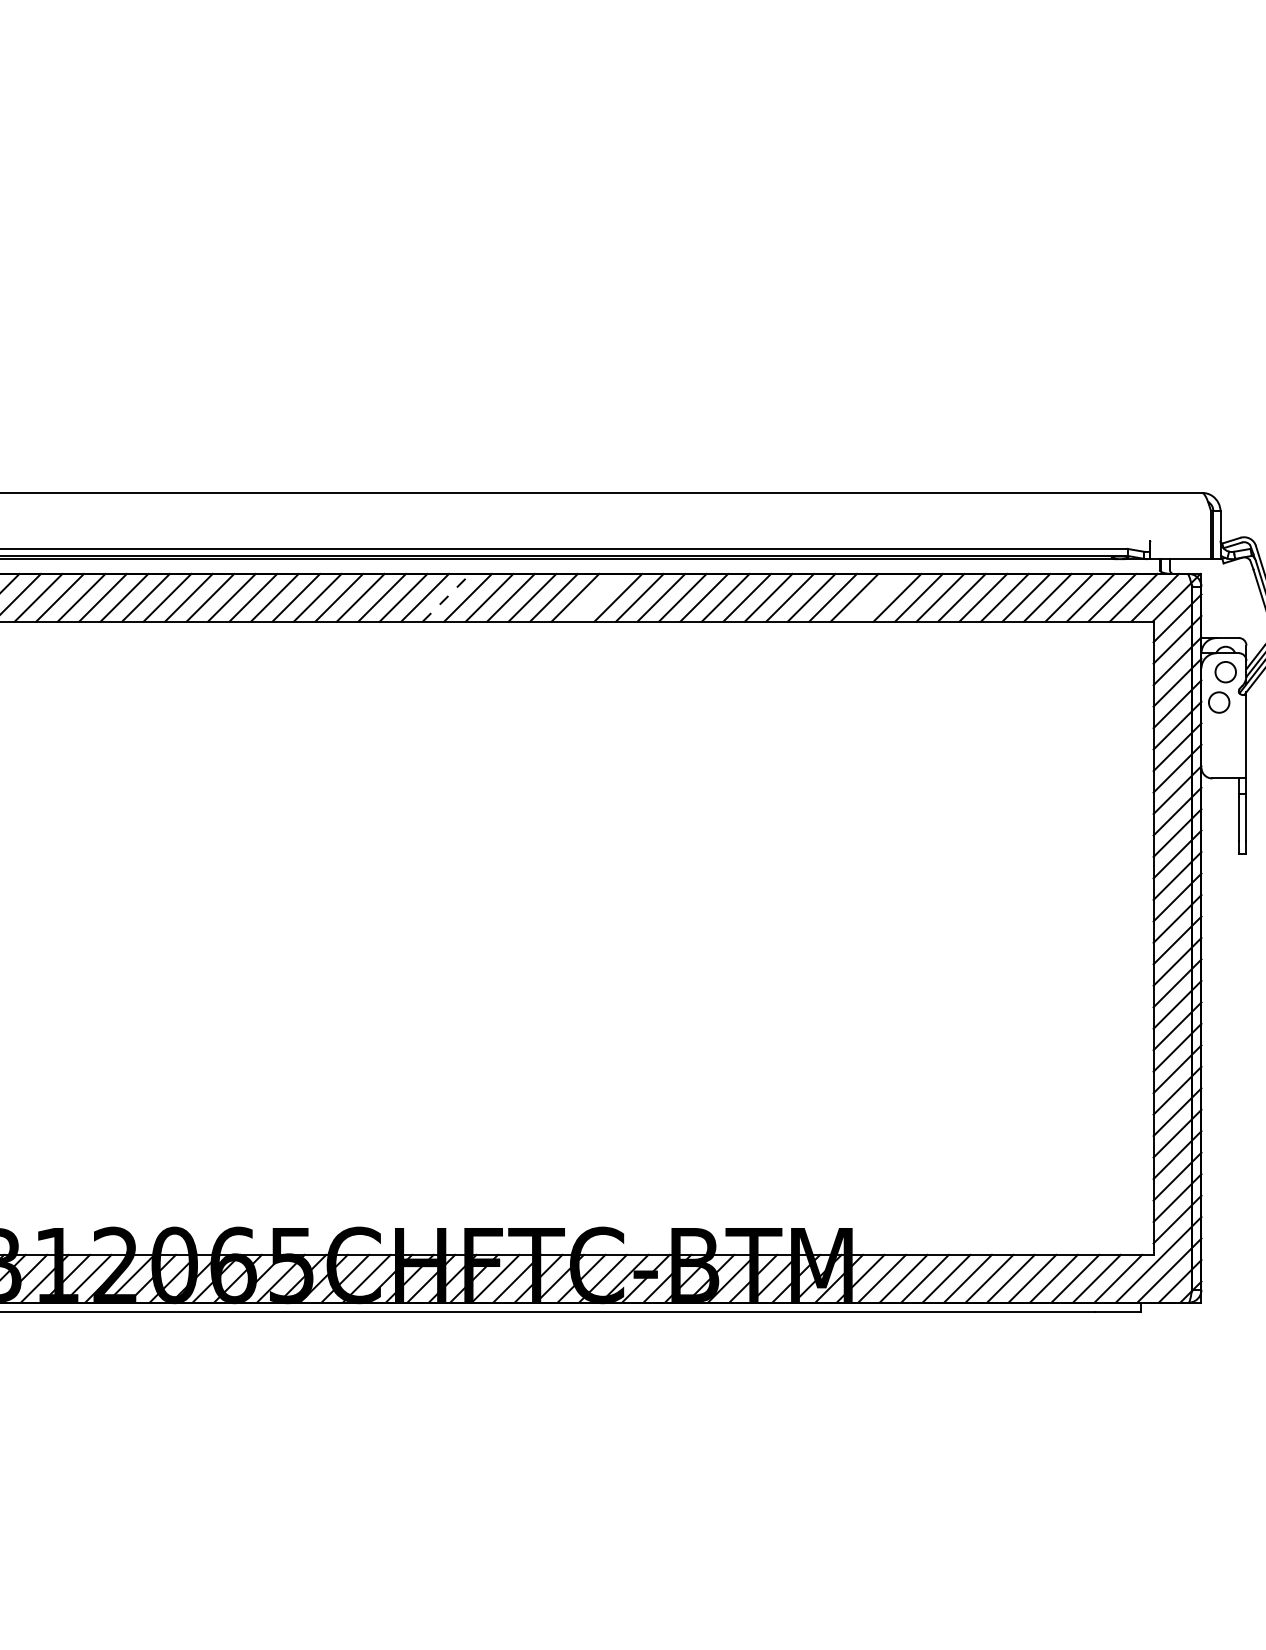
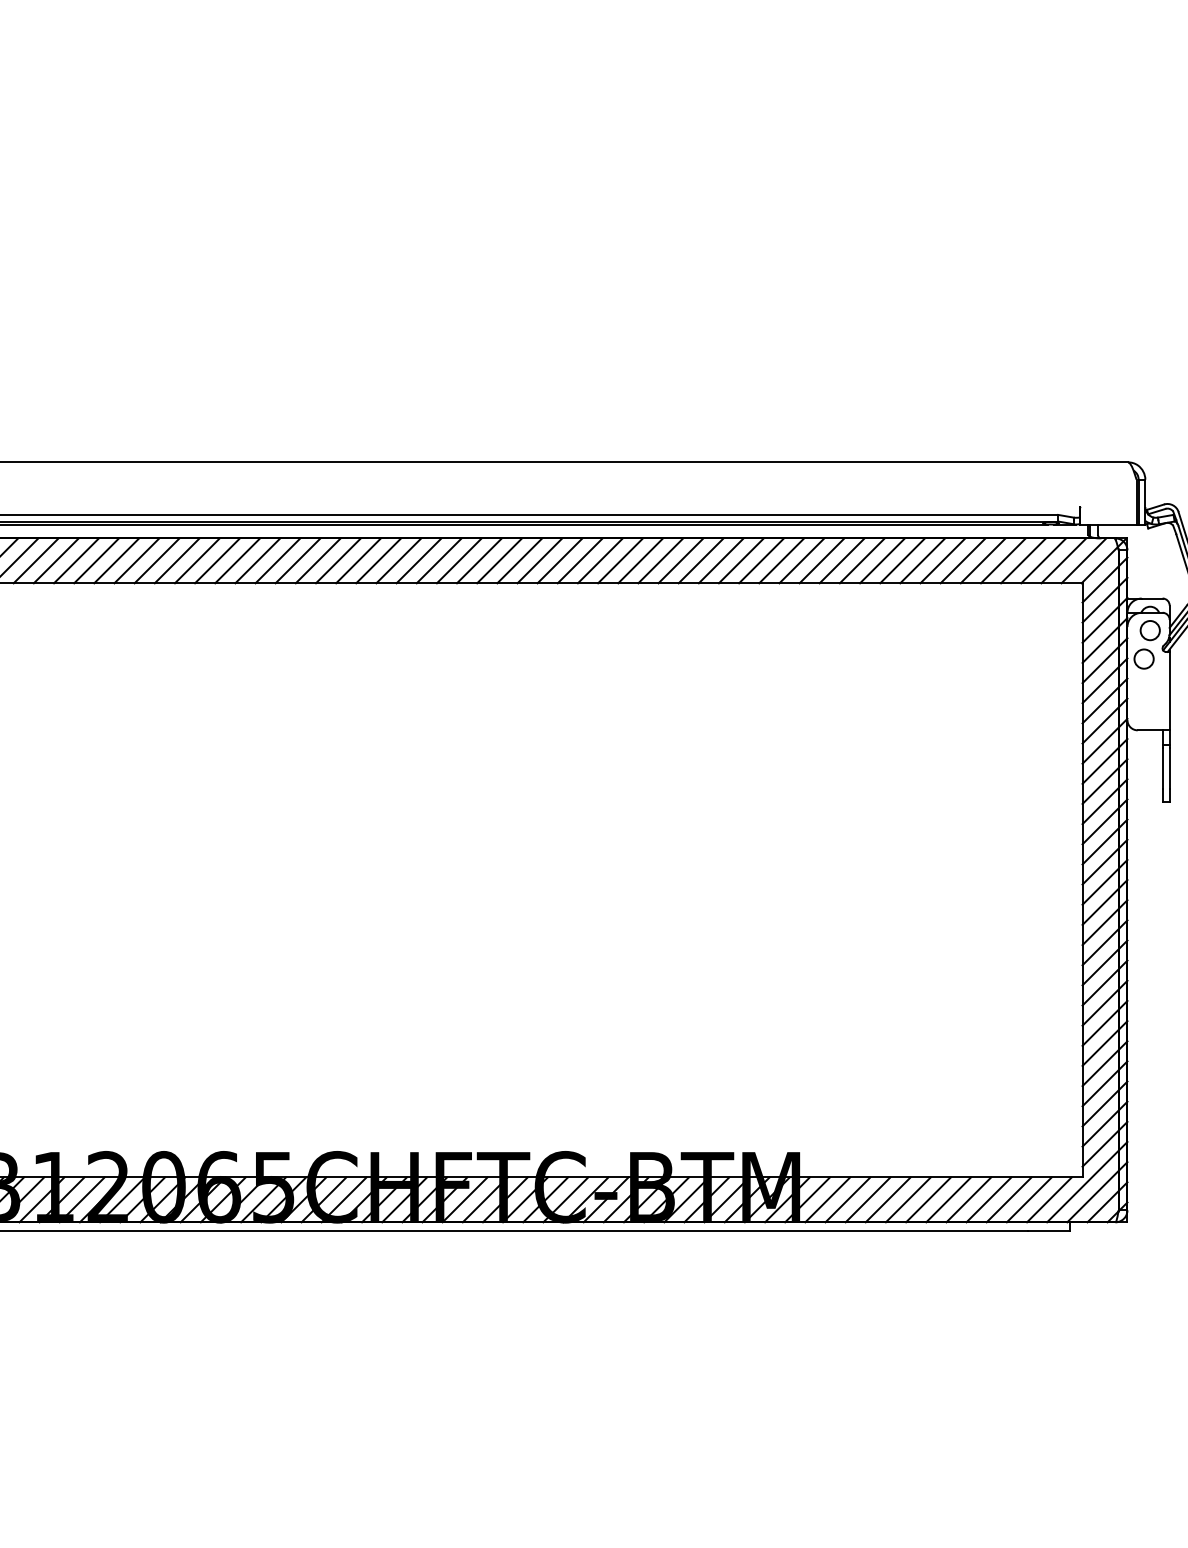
line: (447, 597) -> (419, 560), dashed -> solid
line: (596, 597) -> (559, 560), added
line: (875, 597) -> (821, 560), added

